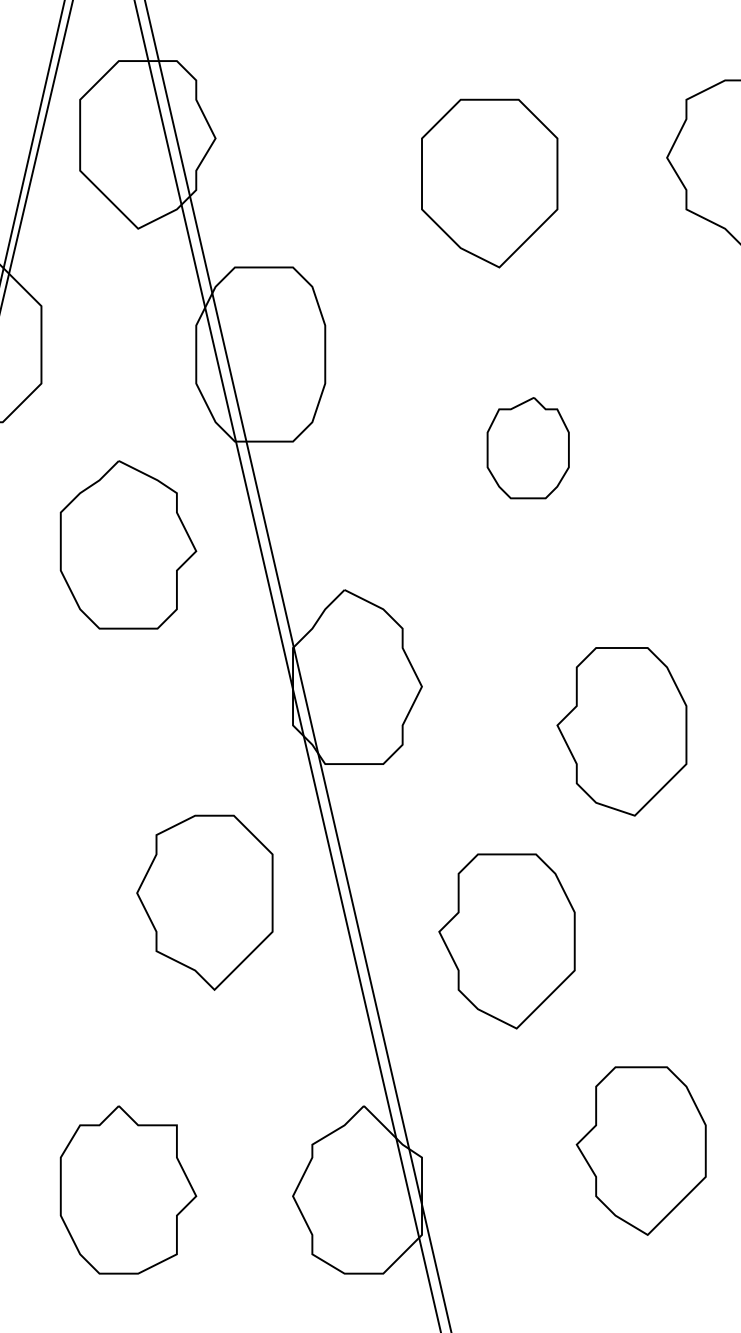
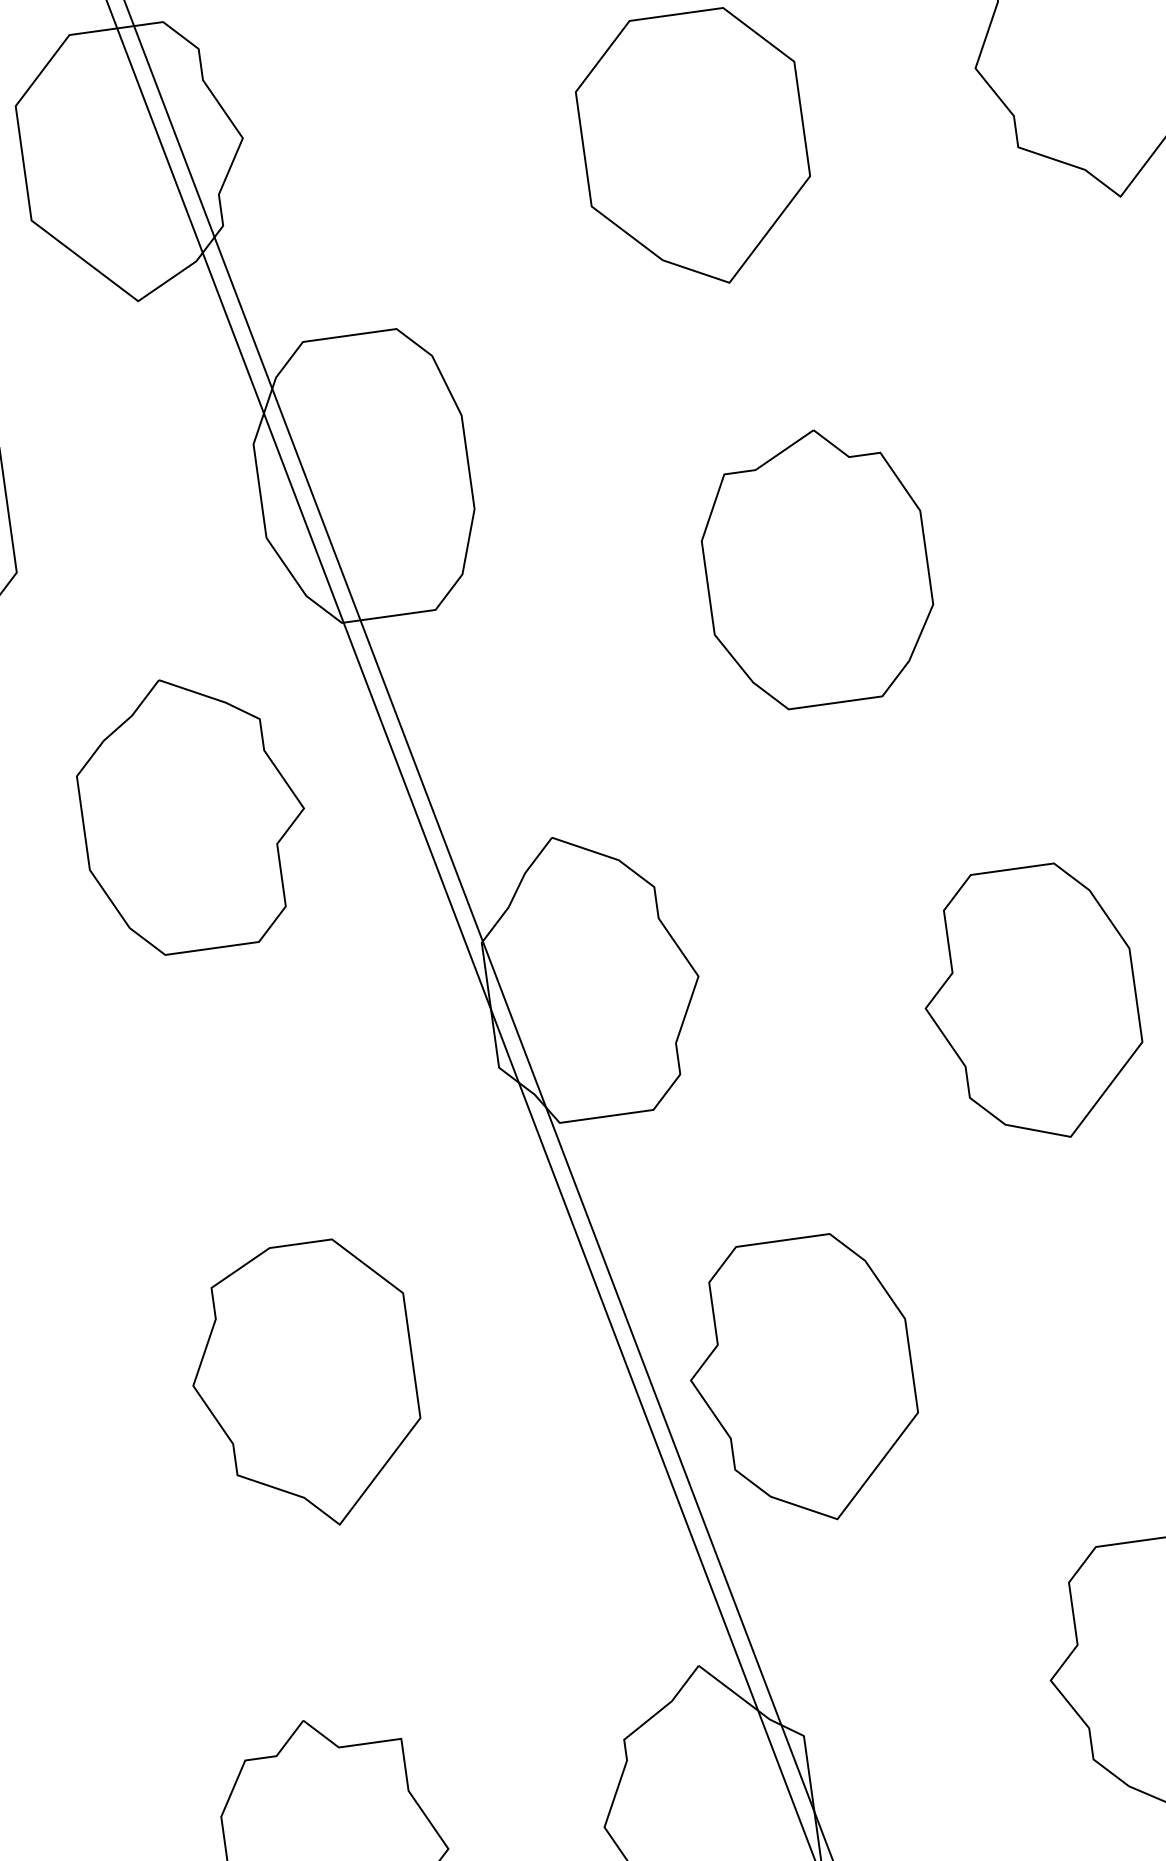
part: (527, 447) -> (815, 566), size x1.67
part: (204, 902) -> (304, 1385), moved
part: (506, 941) -> (801, 1381), moved

